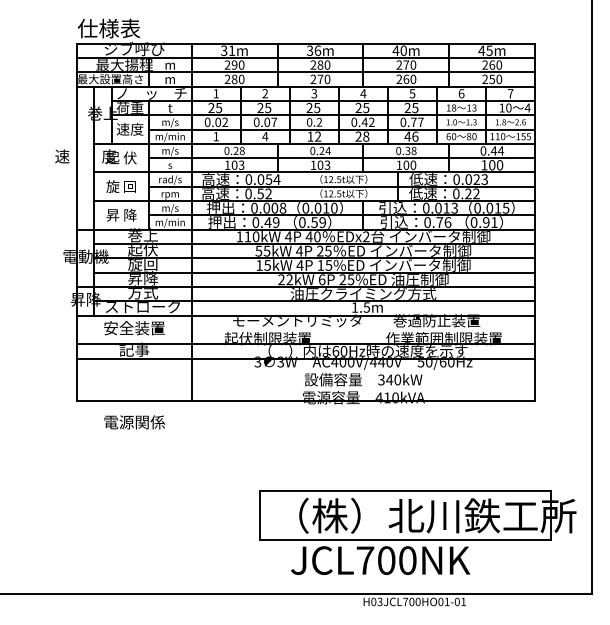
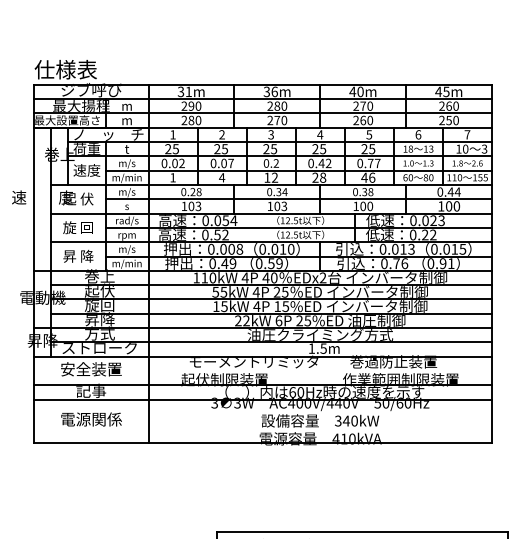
text: (527, 107) -> (484, 148), 4 -> 3
text: (321, 151) -> (278, 192), 0.24 -> 0.34
text: (134, 422) -> (91, 419), moved

